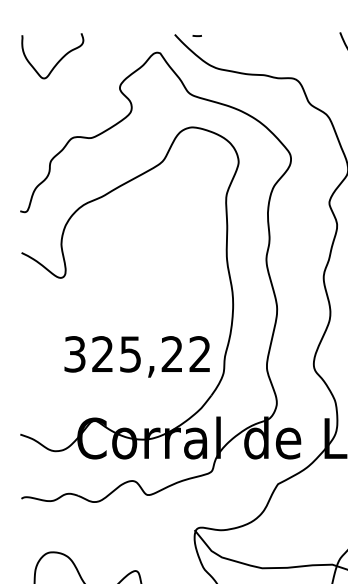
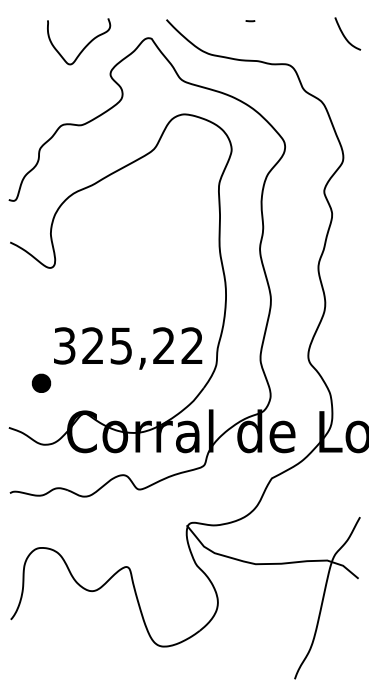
curve: (197, 36) -> (250, 21), moved
curve: (58, 60) -> (84, 46), moved
part: (52, 390) -> (41, 382), added

